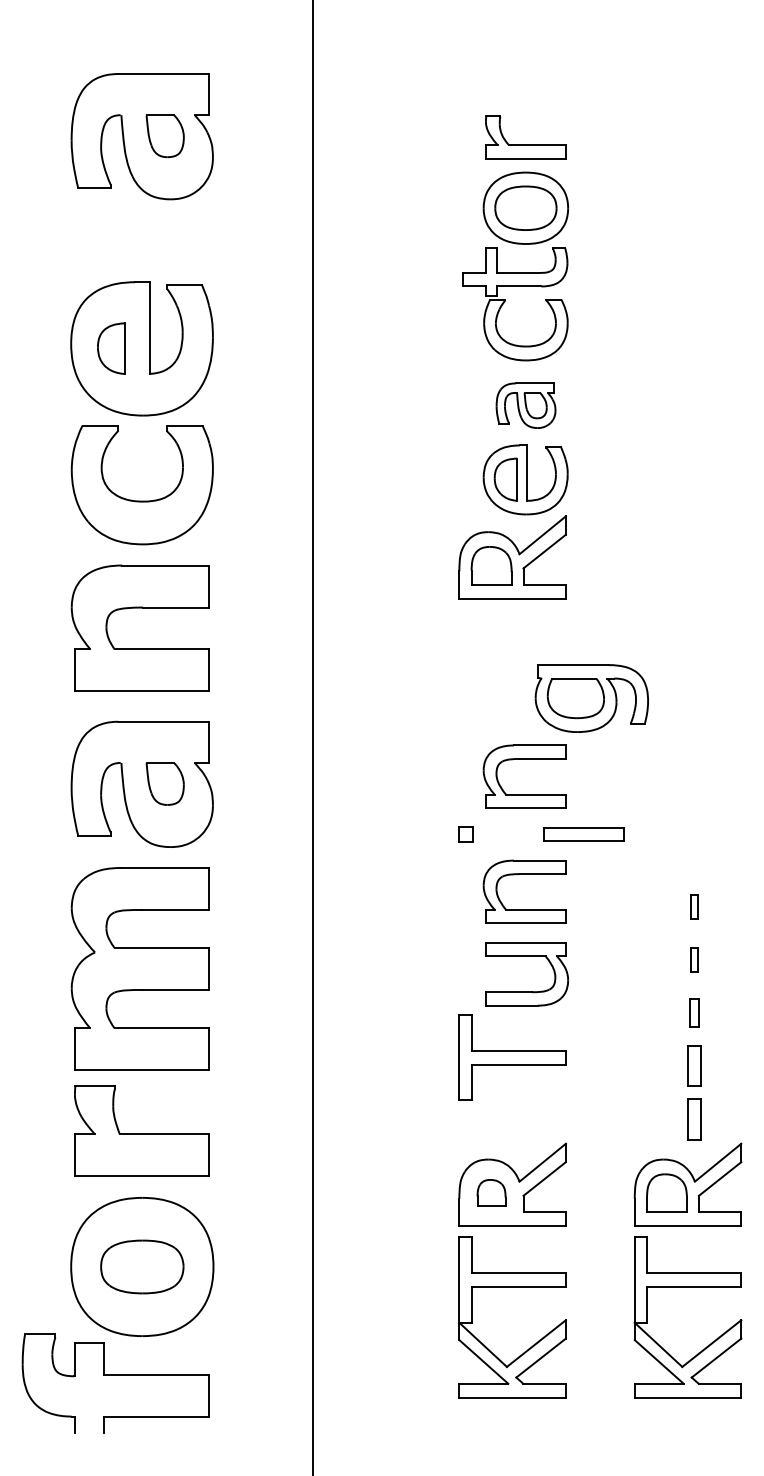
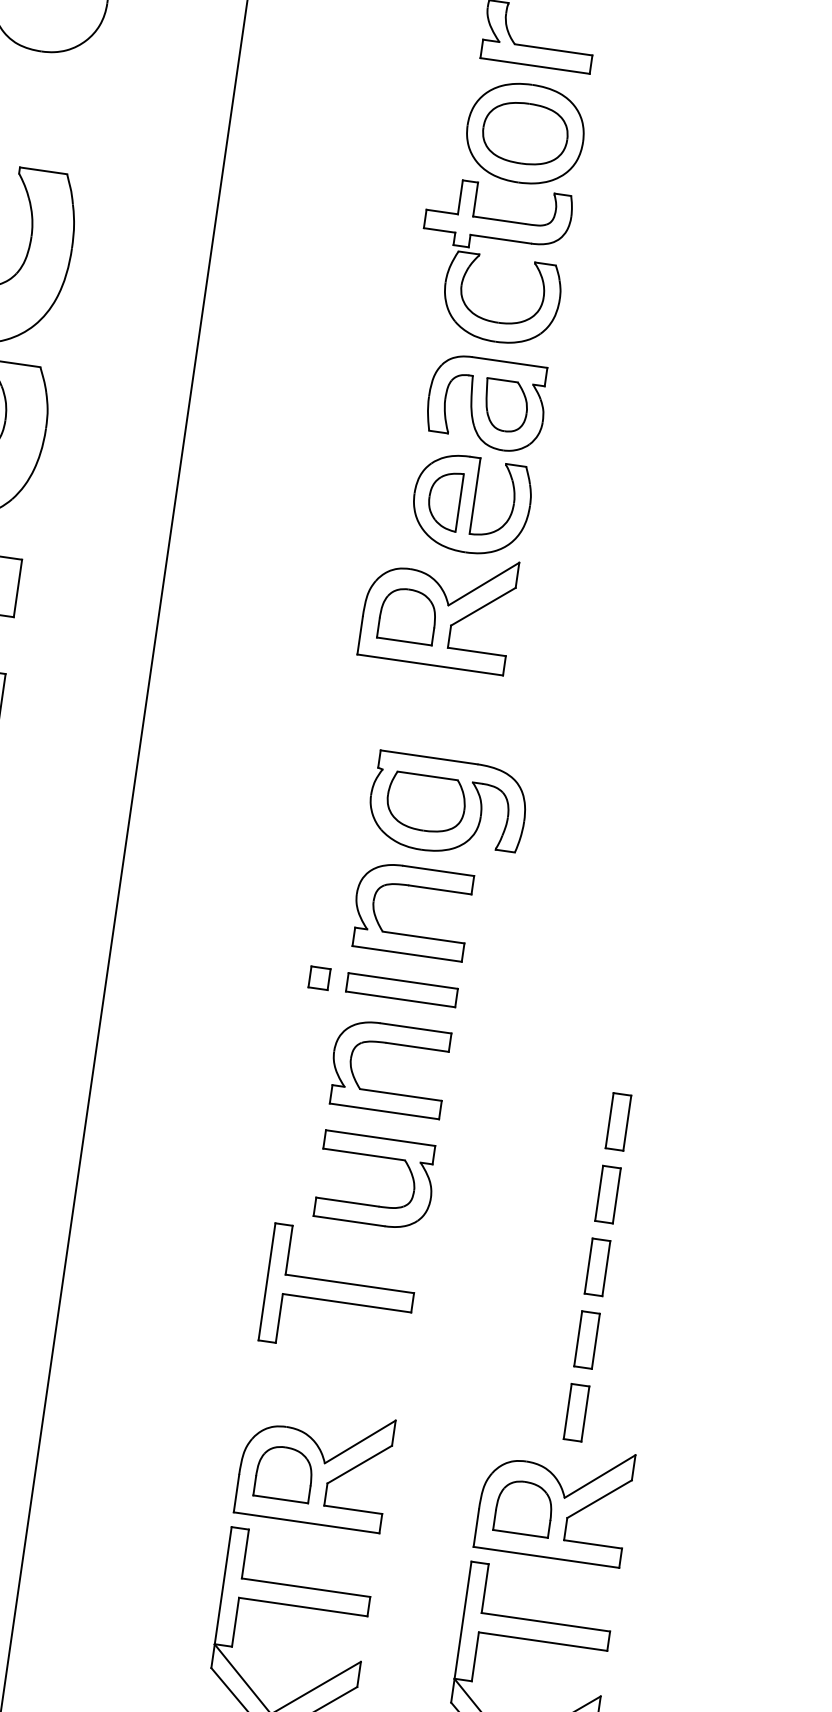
part: (525, 405) -> (485, 403), size x1.43
part: (591, 698) -> (447, 806), moved
part: (583, 834) -> (401, 989), moved
part: (694, 906) -> (618, 1121), size x1.67
part: (694, 959) -> (607, 1194), size x1.67
part: (694, 1012) -> (597, 1266), size x1.43
part: (491, 1192) -> (284, 1472), size x1.43

